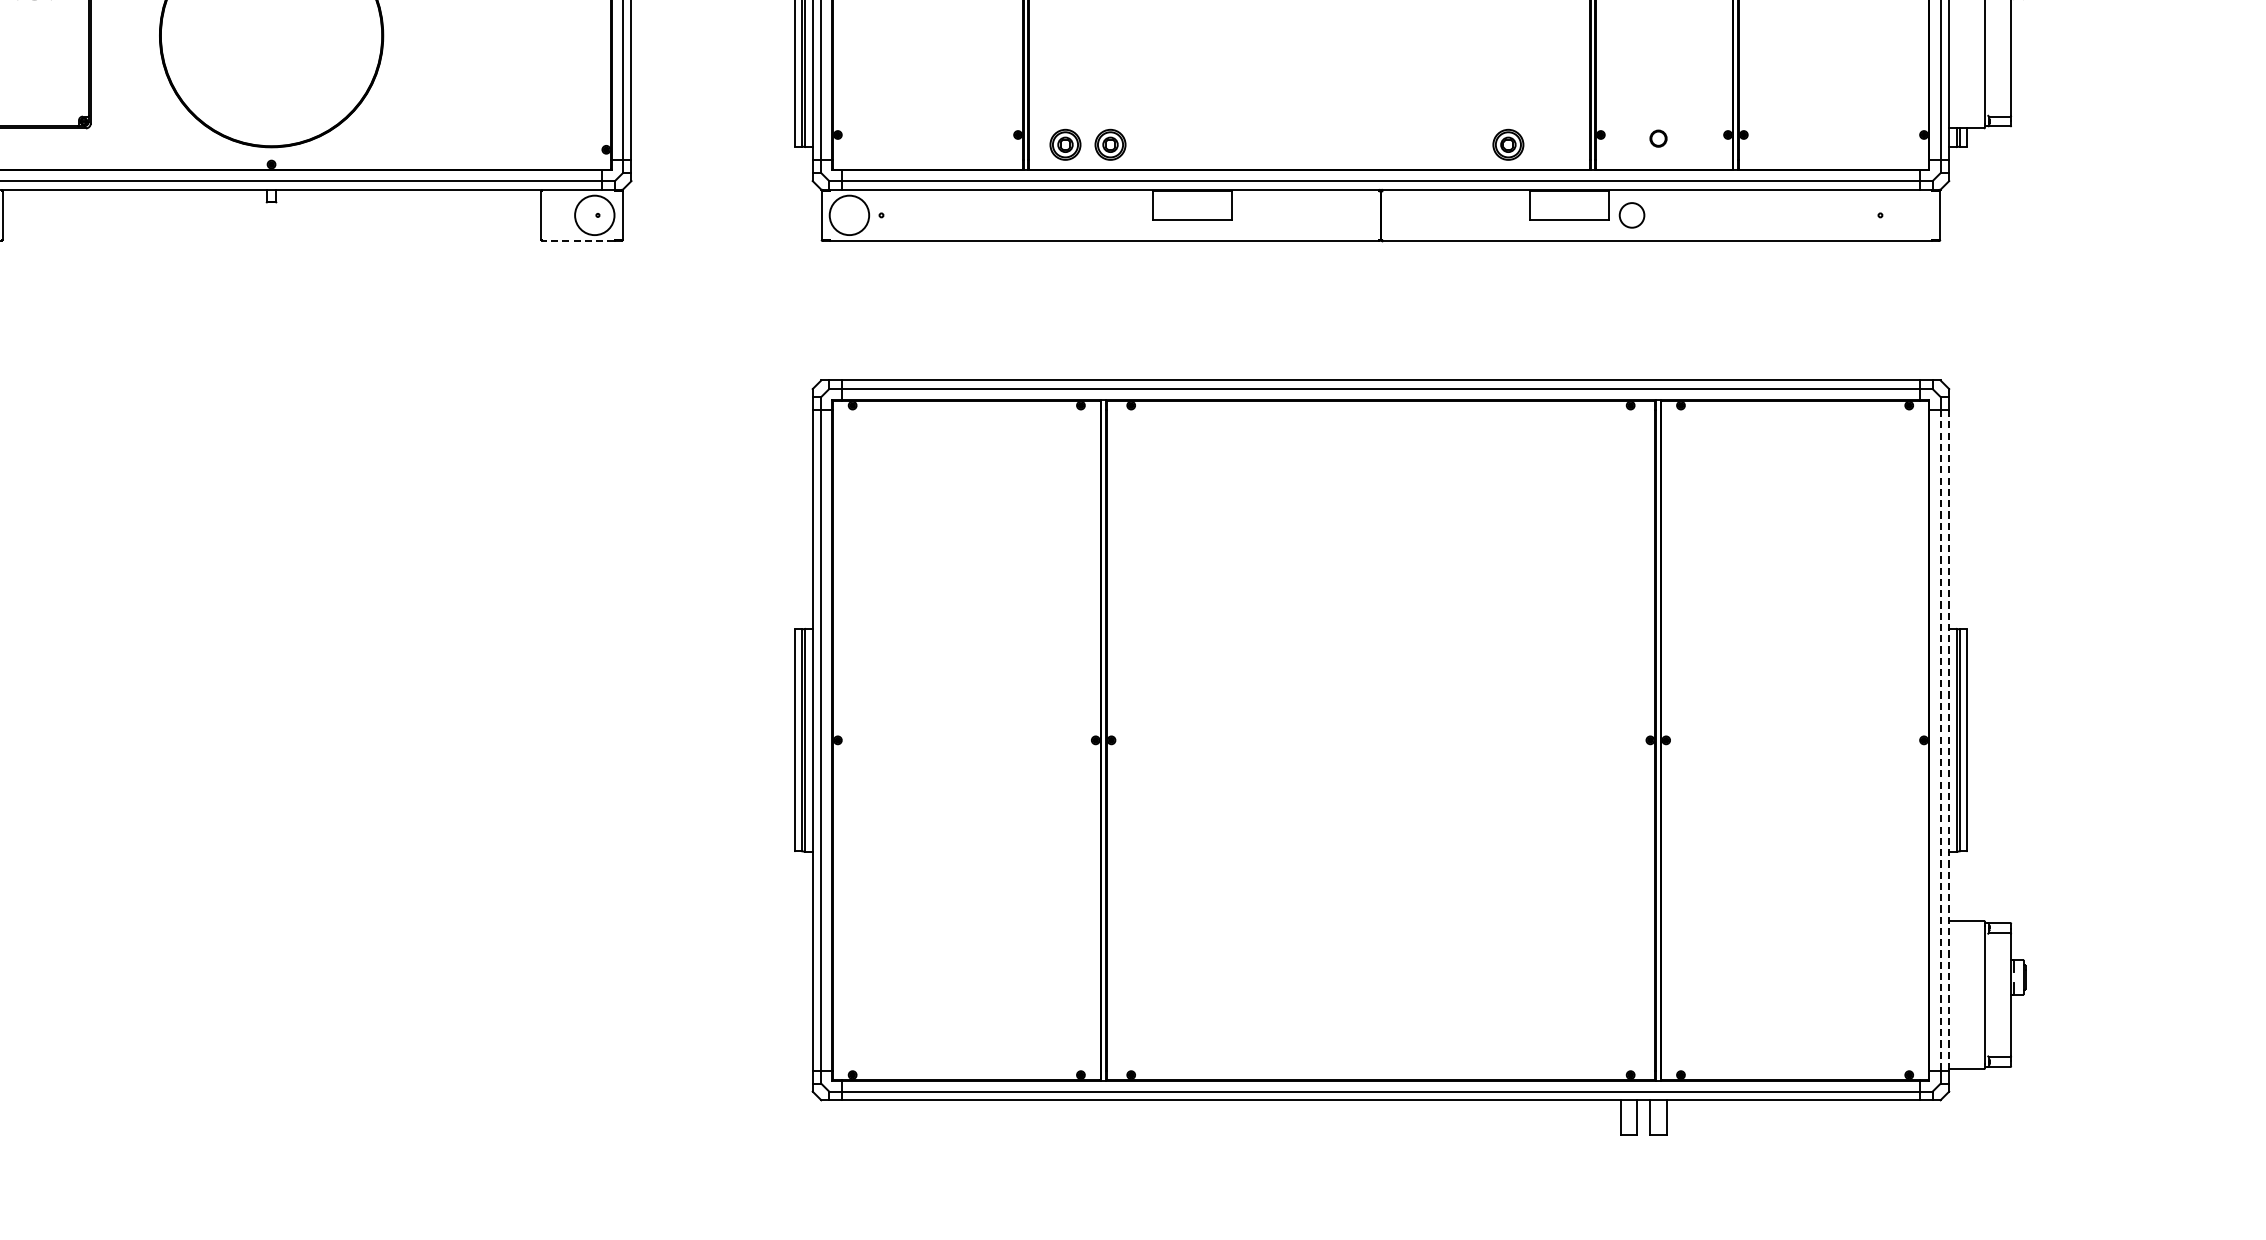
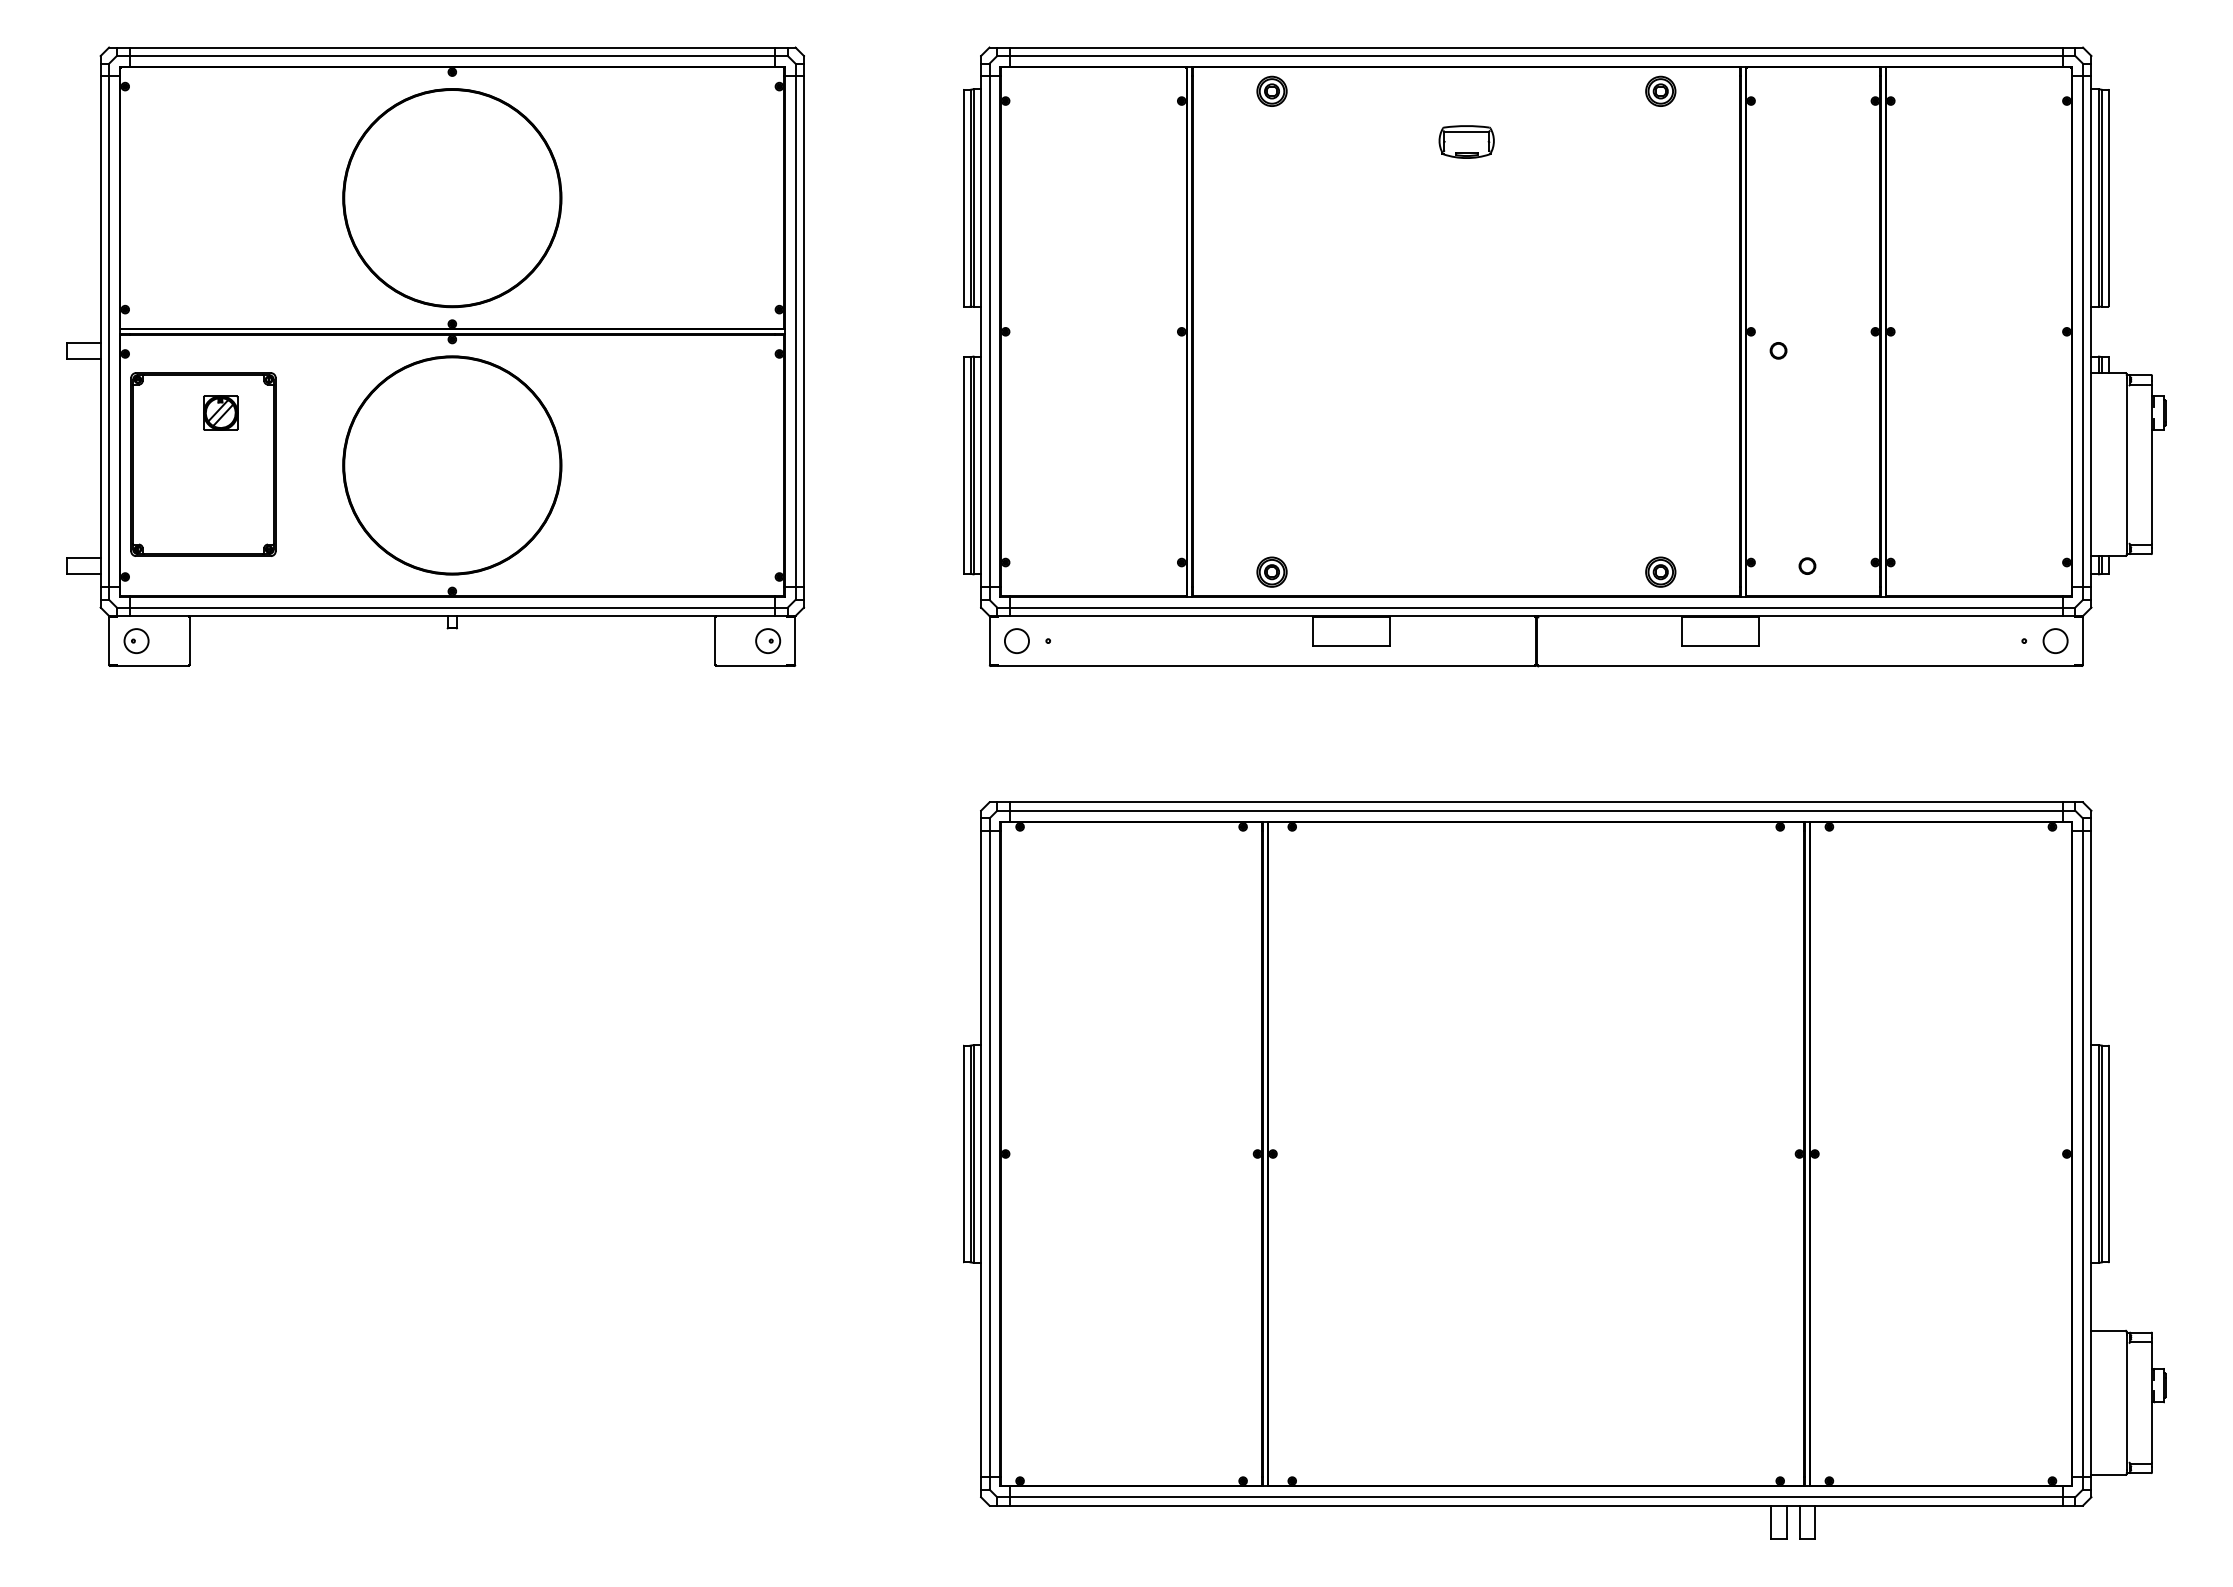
part: (1064, 144) -> (1227, 571), removed
circle: (1631, 214) -> (2055, 640), moved
circle: (595, 215) -> (768, 641), size x0.62
circle: (848, 215) -> (1016, 641), size x0.62
line: (577, 241) -> (751, 666), dashed -> solid
line: (1941, 740) -> (2083, 1154), dashed -> solid
line: (1949, 740) -> (2091, 1154), dashed -> solid

